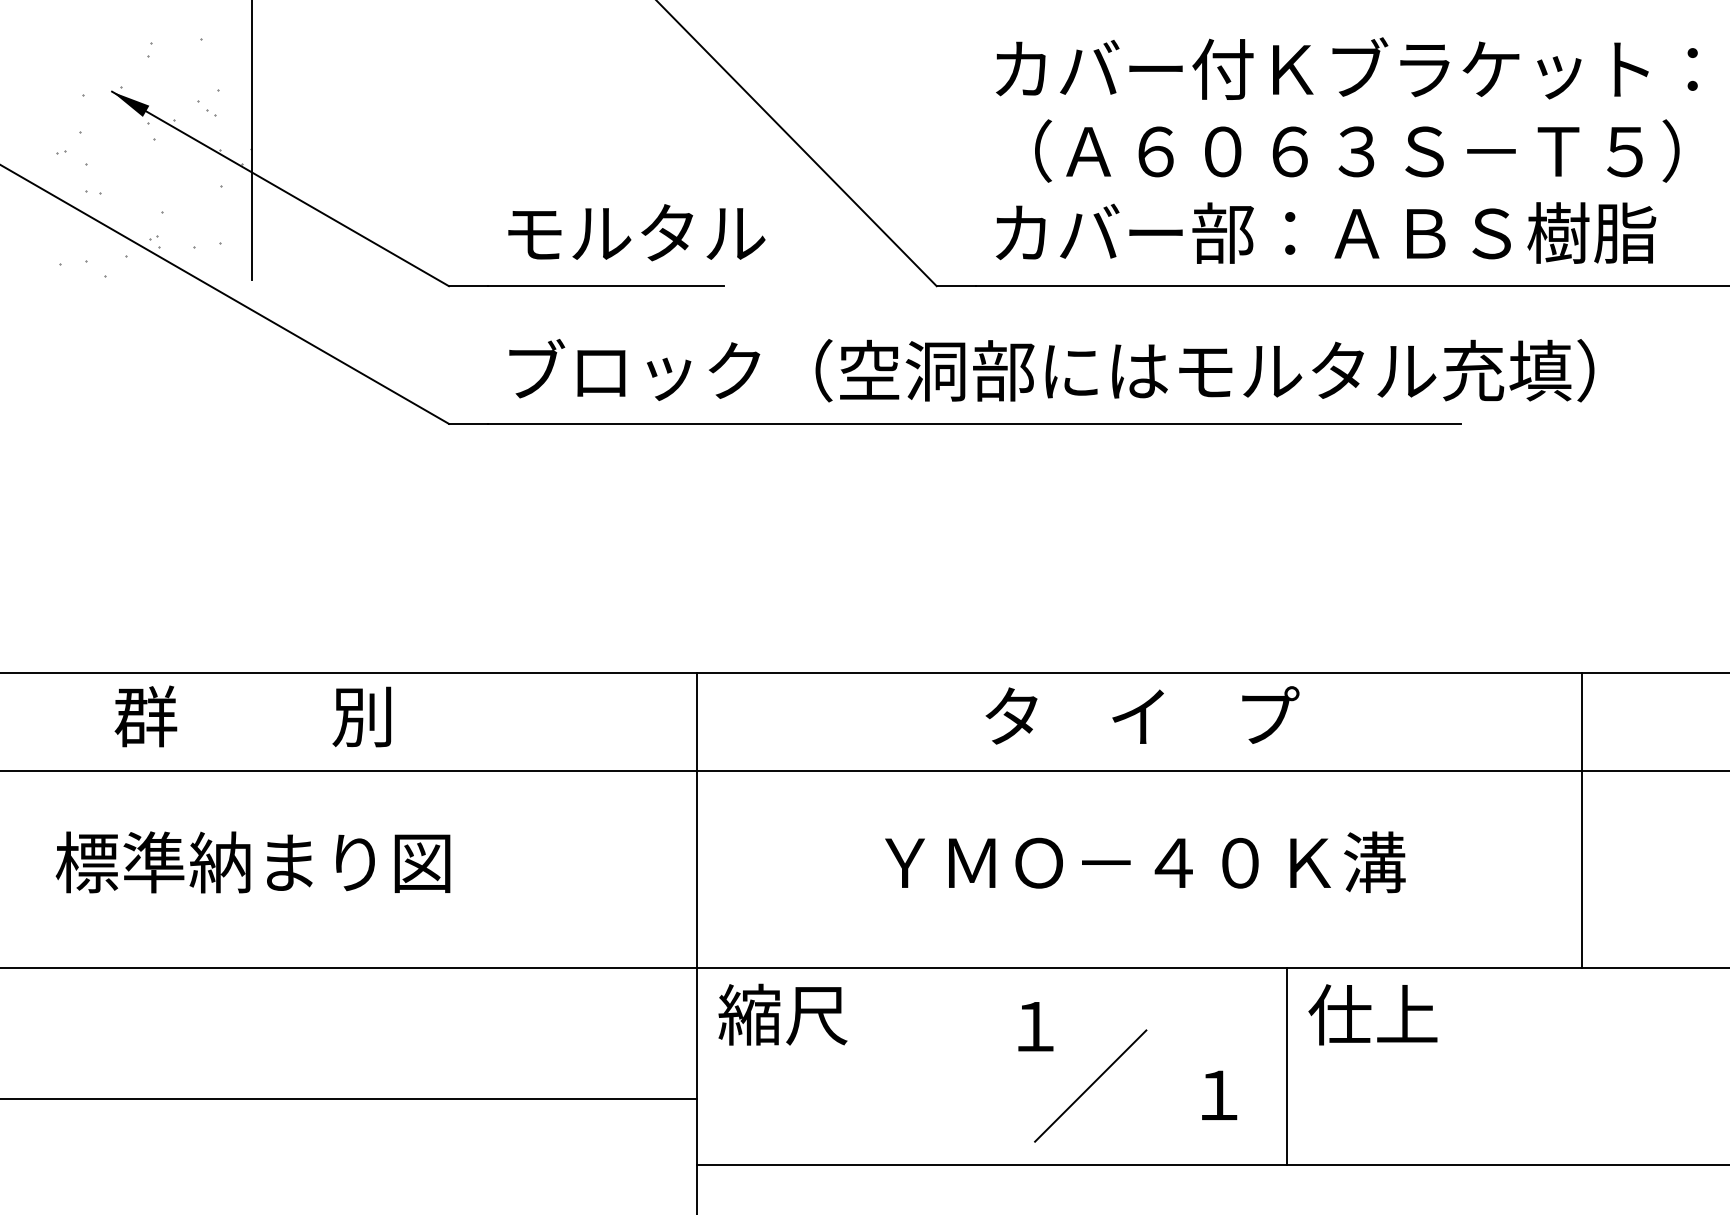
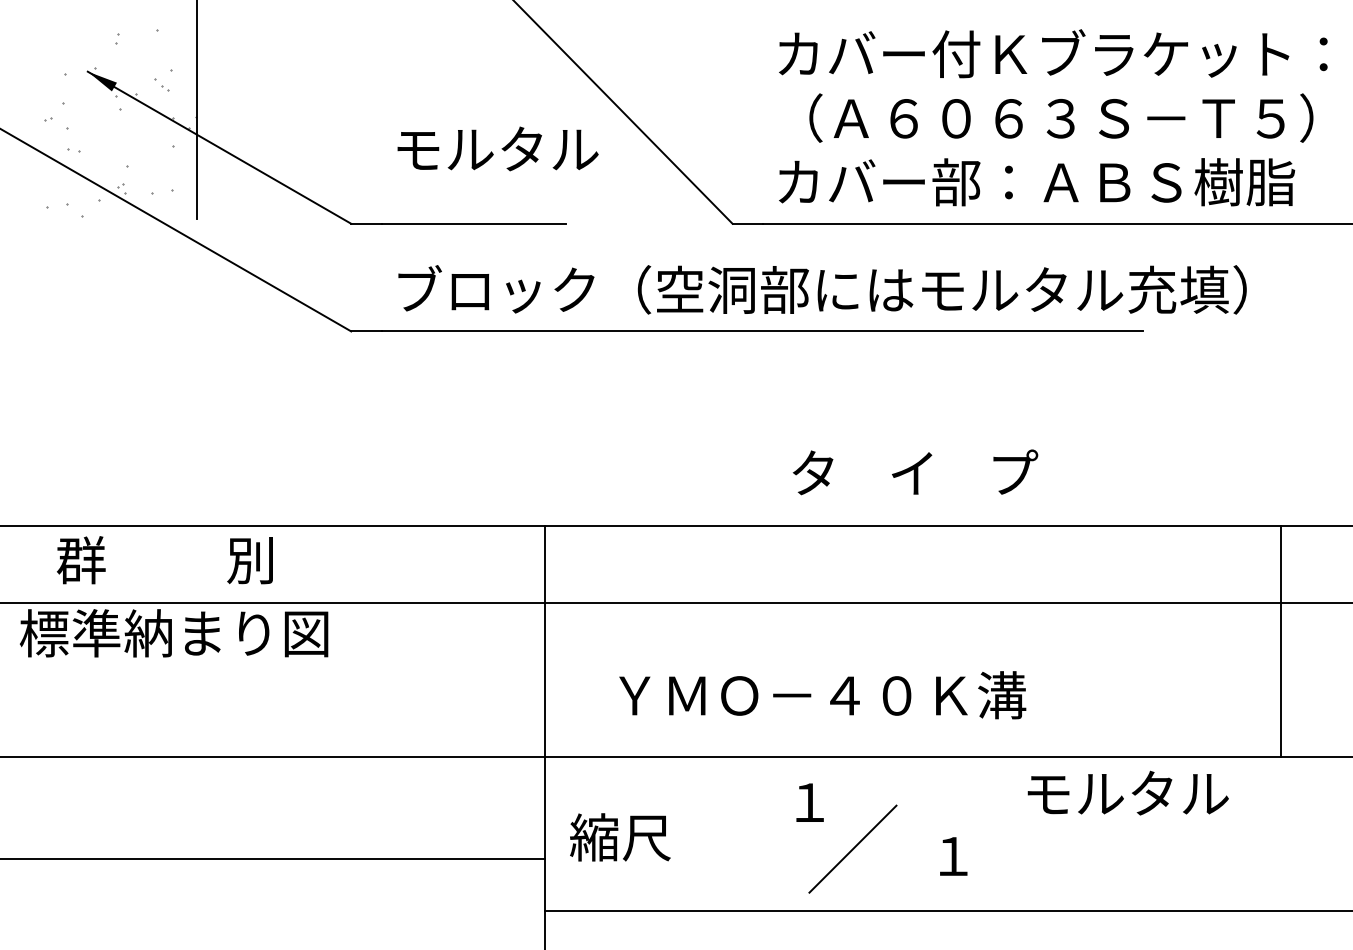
text: (636, 232) -> (497, 148), moved
text: (1142, 715) -> (915, 472), moved
text: (252, 716) -> (164, 560), moved
line: (1582, 820) -> (1281, 641), moved
text: (252, 862) -> (173, 633), moved
text: (1145, 862) -> (822, 695), moved
text: (783, 1014) -> (620, 837), moved
text: (1439, 1014) -> (1125, 793), 仕上 -> モルタル
line: (1287, 1066) -> (1006, 833), removed

